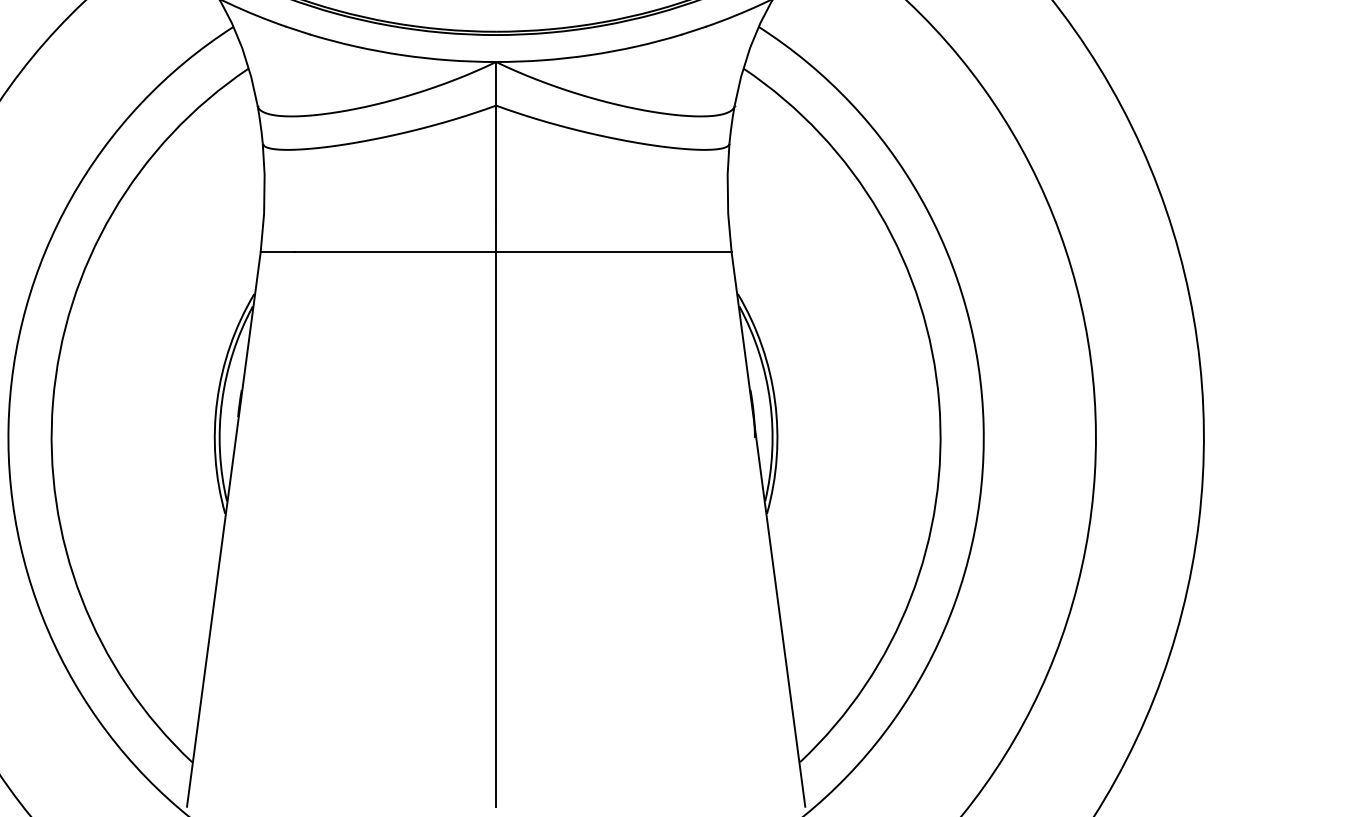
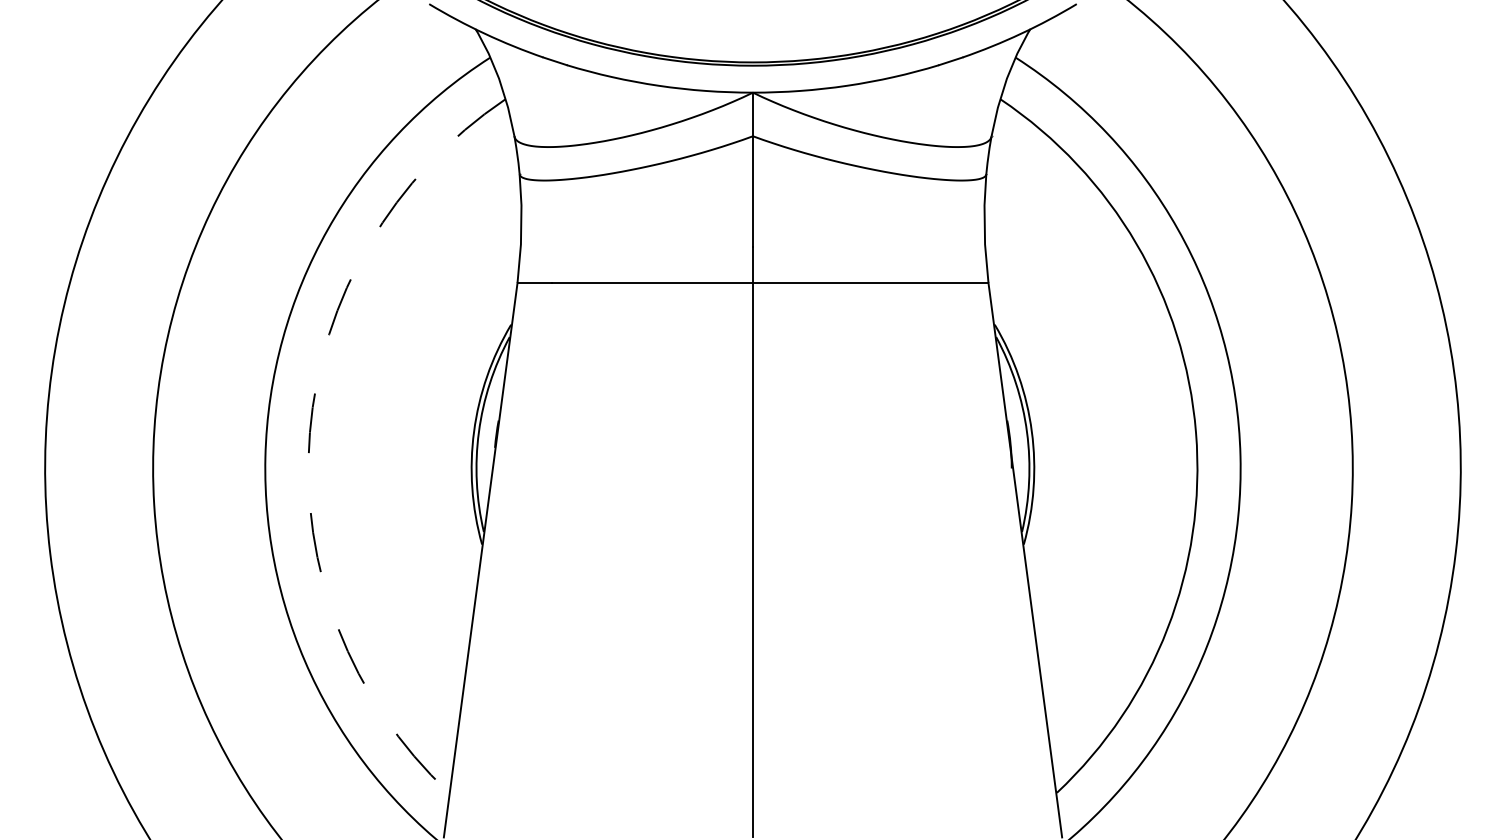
arc: (52, 401) -> (309, 432), solid -> dashed

